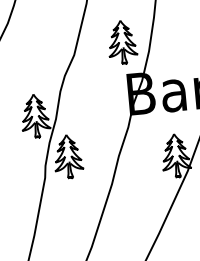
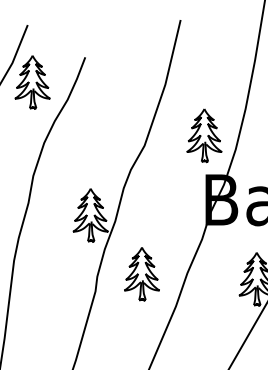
part: (67, 156) -> (141, 274), moved

